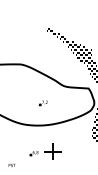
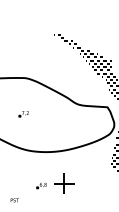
part: (43, 103) -> (23, 114), moved

